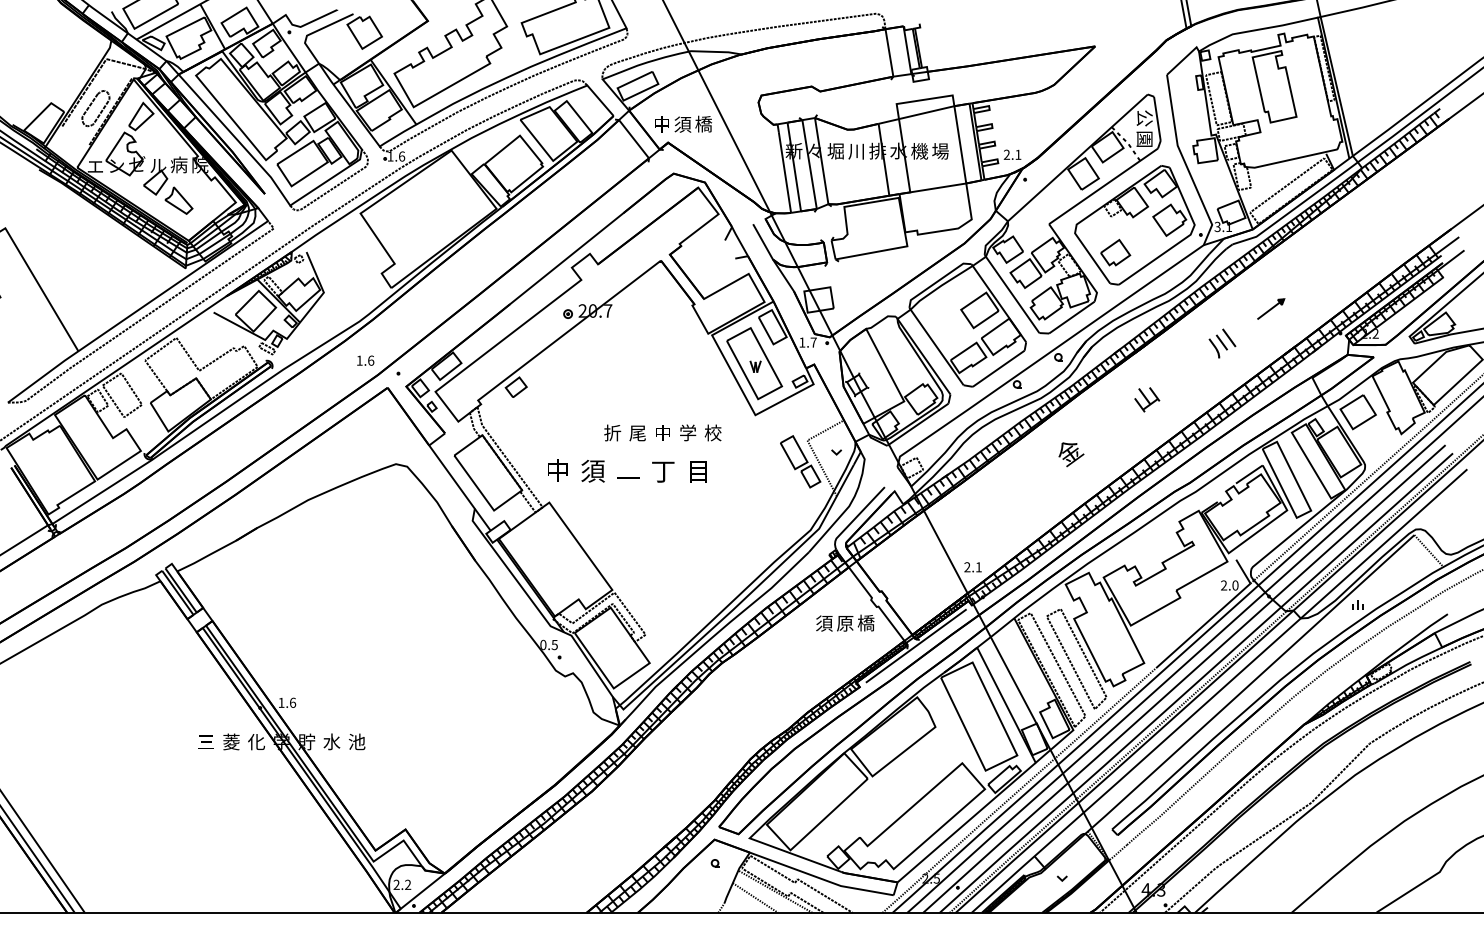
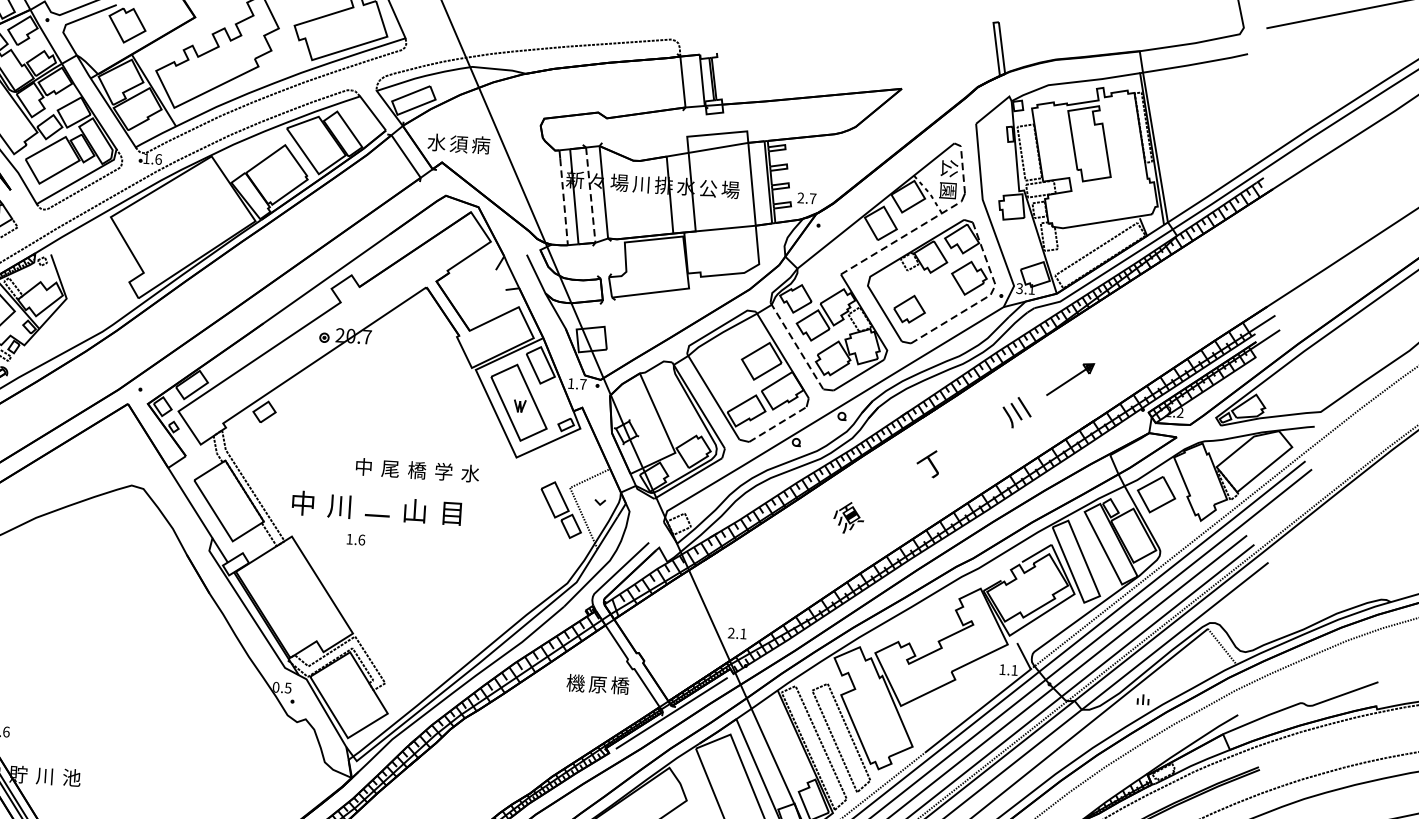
line: (1157, 118) -> (963, 169), solid -> dashed
text: (703, 123) -> (480, 144), 橋 -> 病
text: (661, 124) -> (436, 142), 中 -> 水
text: (835, 151) -> (619, 183), 堀 -> 場
text: (919, 151) -> (708, 188), 機 -> 公
text: (1018, 154) -> (813, 198), 2.1 -> 2.7
line: (809, 165) -> (590, 196), solid -> dashed
line: (784, 172) -> (563, 201), solid -> dashed
line: (1104, 186) -> (902, 238), solid -> dashed
line: (1185, 238) -> (984, 298), solid -> dashed
line: (1012, 294) -> (797, 346), solid -> dashed
part: (1271, 308) -> (1071, 378), size x1.6
text: (365, 360) -> (355, 539), moved
line: (998, 368) -> (777, 424), solid -> dashed
text: (1145, 397) -> (931, 464), 山 -> 丁
text: (612, 432) -> (363, 466), 折 -> 中
text: (662, 432) -> (416, 469), 中 -> 橋
text: (712, 432) -> (469, 473), 校 -> 水
text: (1070, 451) -> (848, 517), 金 -> 須
text: (592, 470) -> (339, 505), 須 -> 川
text: (663, 471) -> (415, 511), 丁 -> 山
text: (1229, 585) -> (1008, 670), 2.0 -> 1.1
text: (824, 623) -> (575, 683), 須 -> 機
text: (331, 741) -> (44, 775), 水 -> 川

